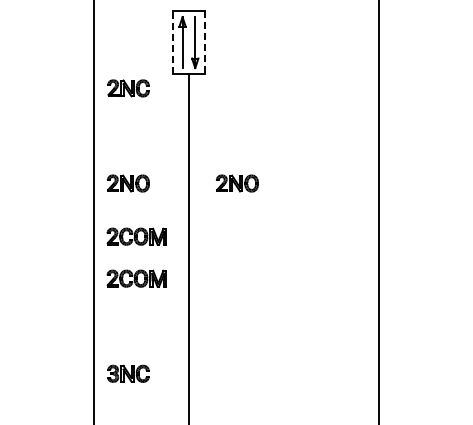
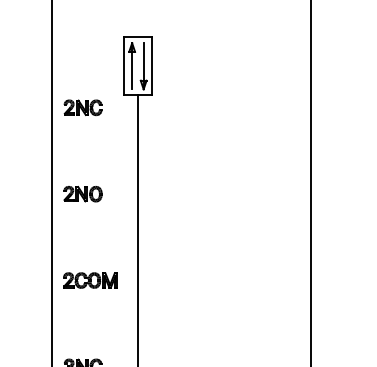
line: (173, 42) -> (123, 66), dashed -> solid
line: (204, 42) -> (152, 66), dashed -> solid
part: (237, 183) -> (182, 194), removed
part: (136, 236) -> (90, 242), removed

